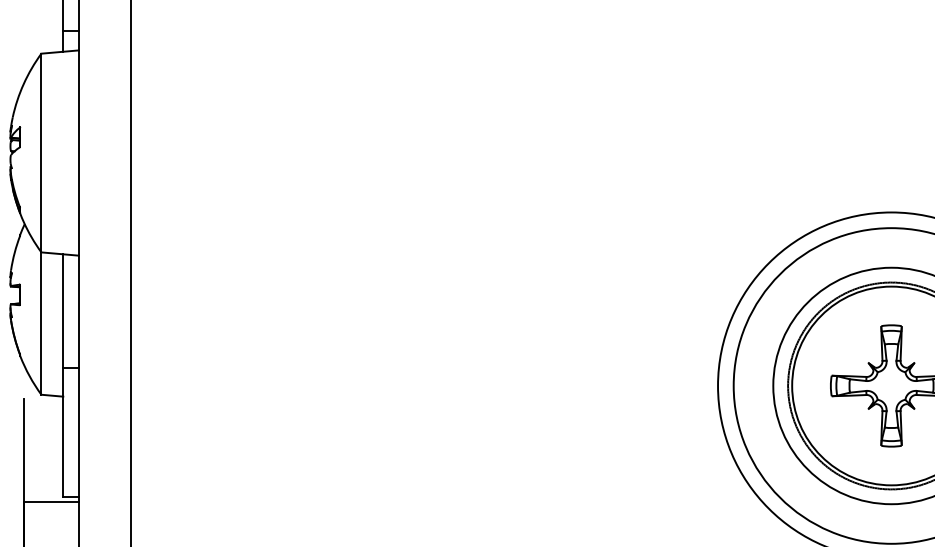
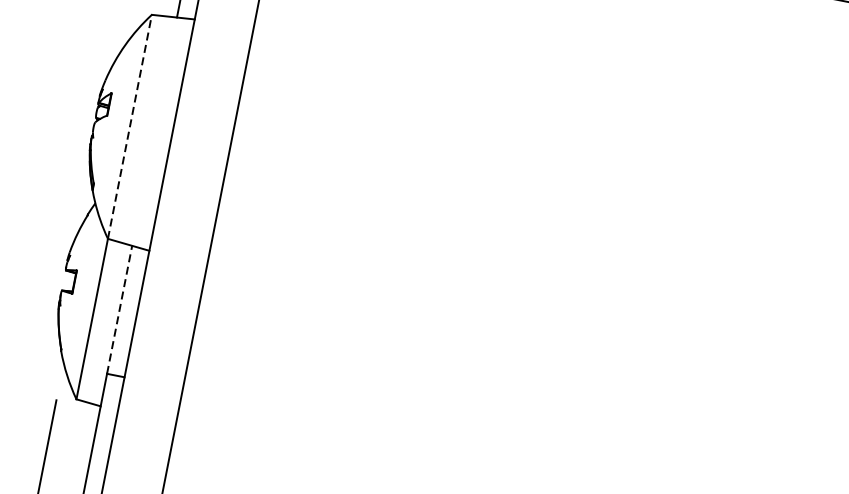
line: (41, 152) -> (130, 126), solid -> dashed
line: (63, 311) -> (119, 310), solid -> dashed

